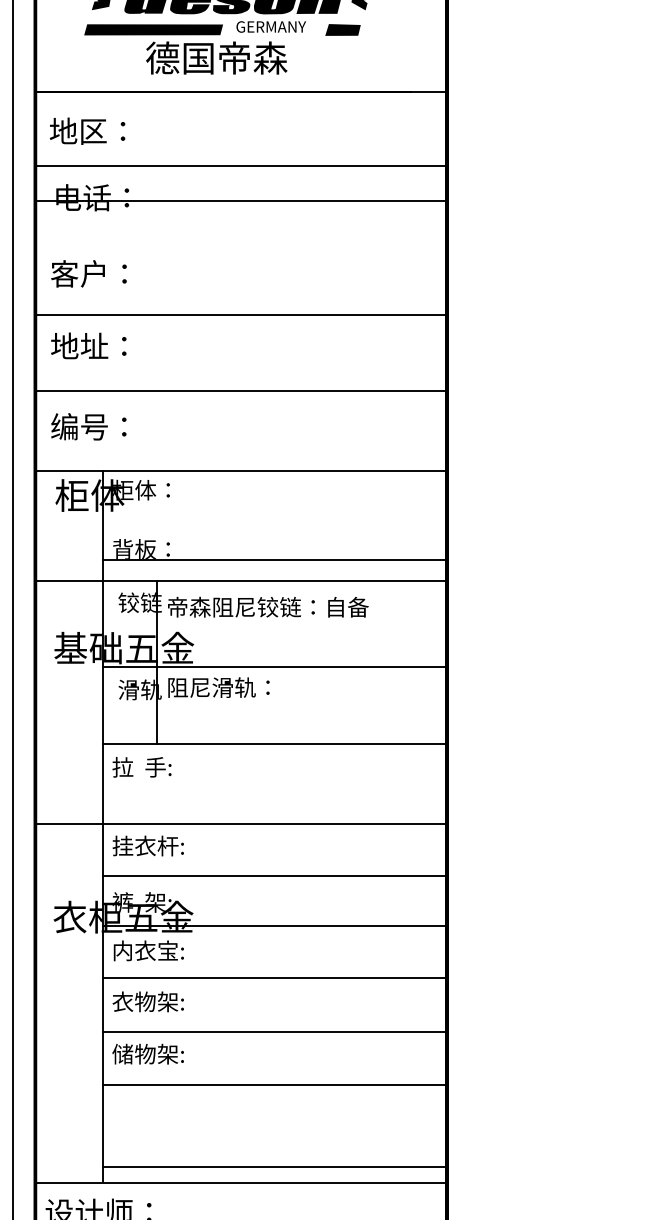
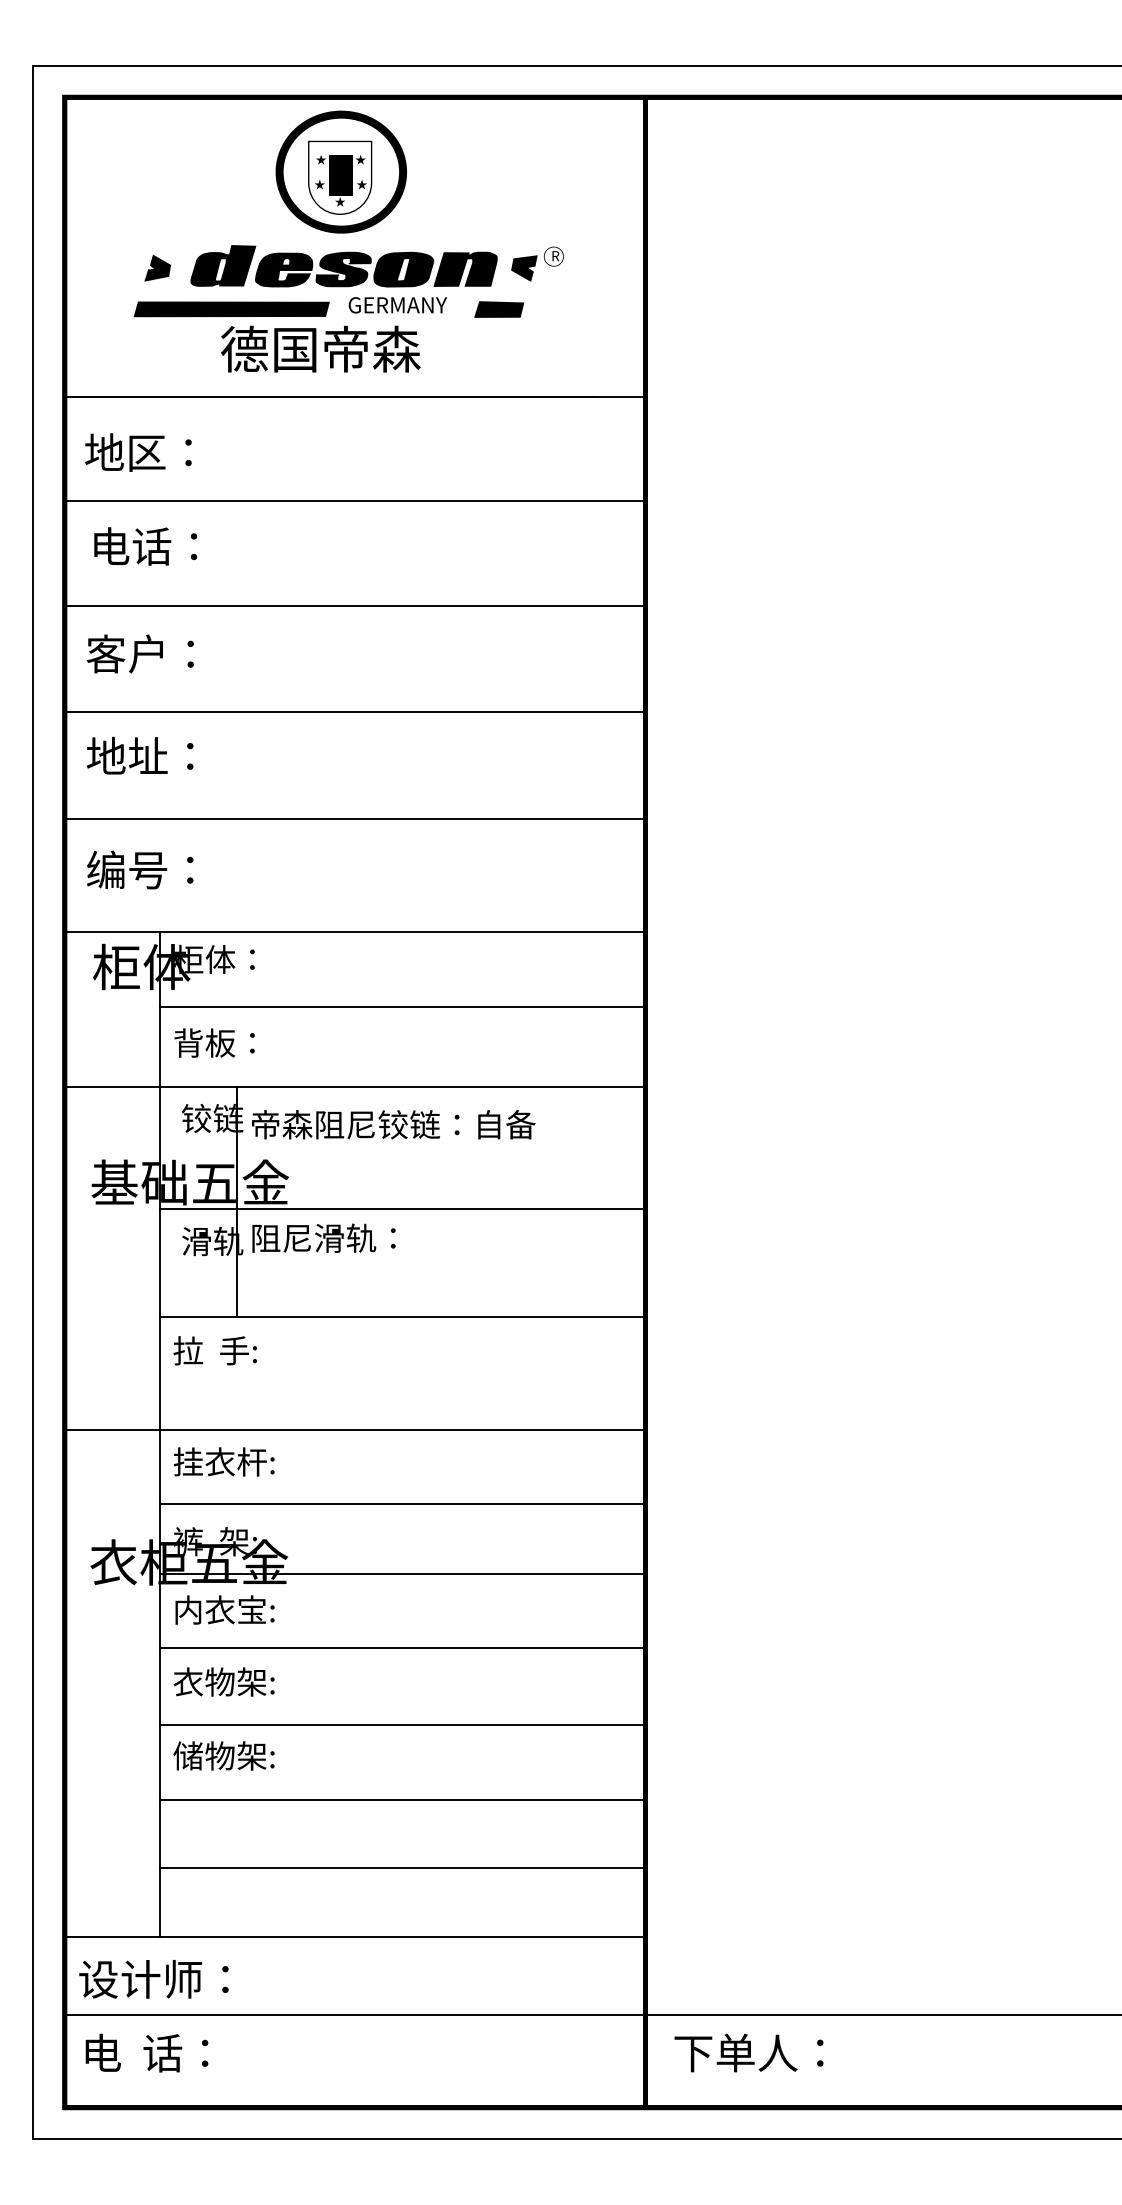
line: (241, 200) -> (356, 605), moved
line: (274, 559) -> (402, 1006), moved
line: (274, 1166) -> (402, 1867), moved

